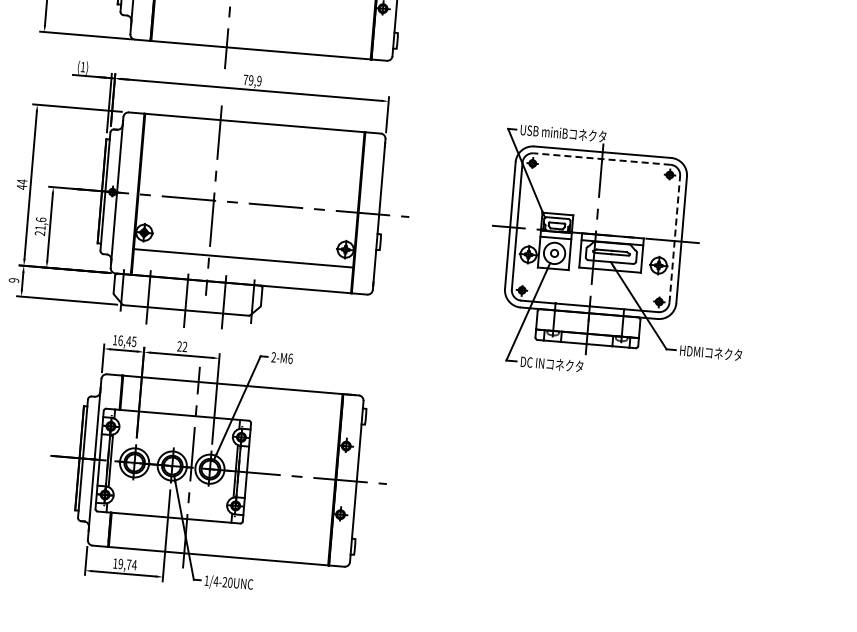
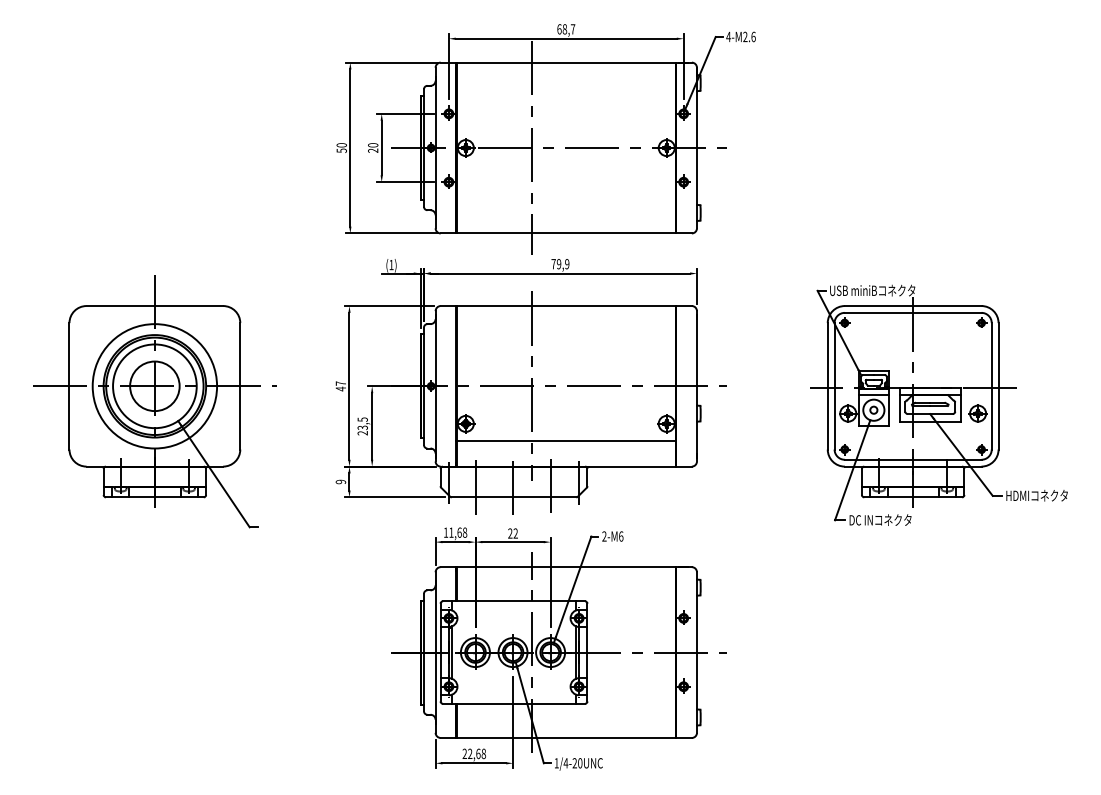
line: (601, 158) -> (912, 312), dashed -> solid
text: (21, 181) -> (340, 383), 44 -> 47
text: (40, 223) -> (362, 423), 21,6 -> 23,5
line: (674, 238) -> (991, 385), dashed -> solid
text: (127, 341) -> (458, 532), 16,45 -> 11,68
text: (125, 564) -> (474, 753), 19,74 -> 22,68

